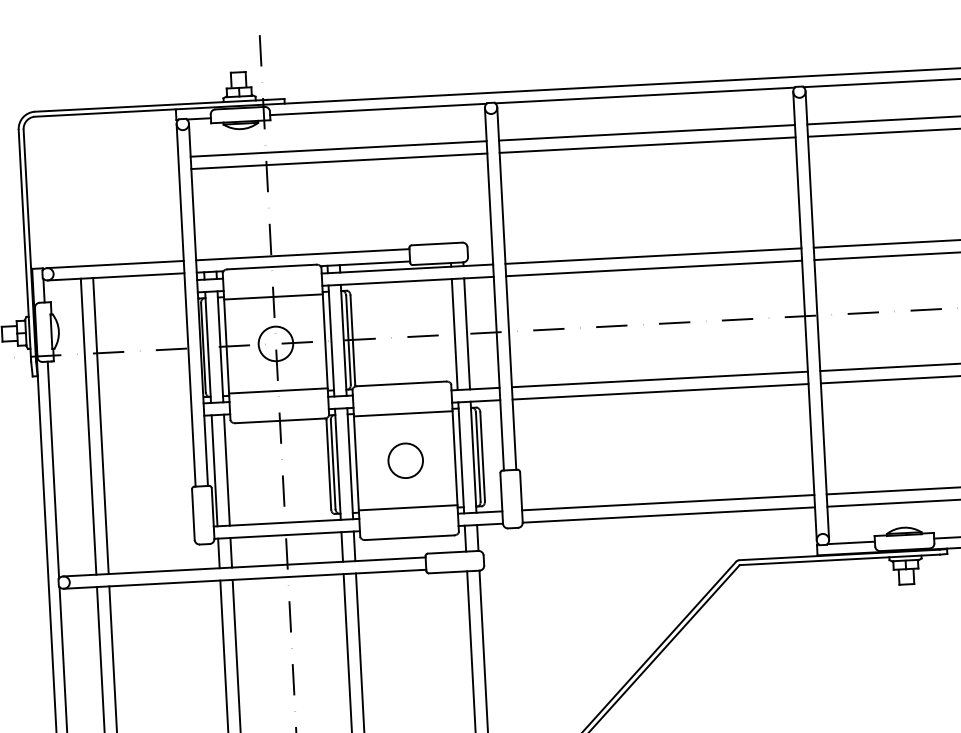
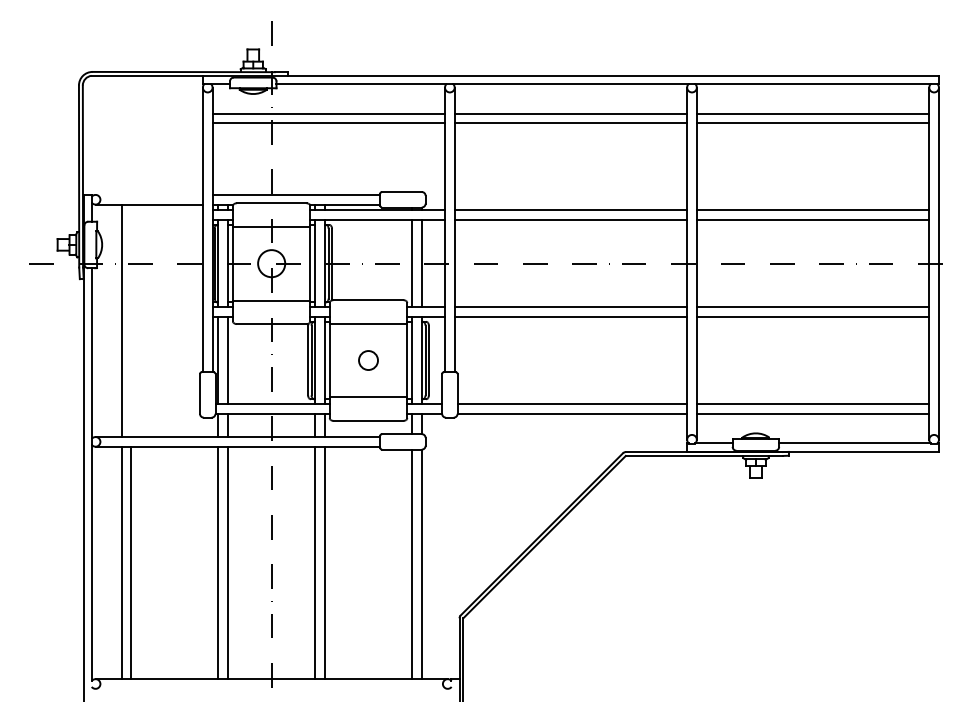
line: (114, 264) -> (148, 194), removed
line: (101, 425) -> (131, 320), removed
circle: (405, 460) -> (368, 360), size x0.7

